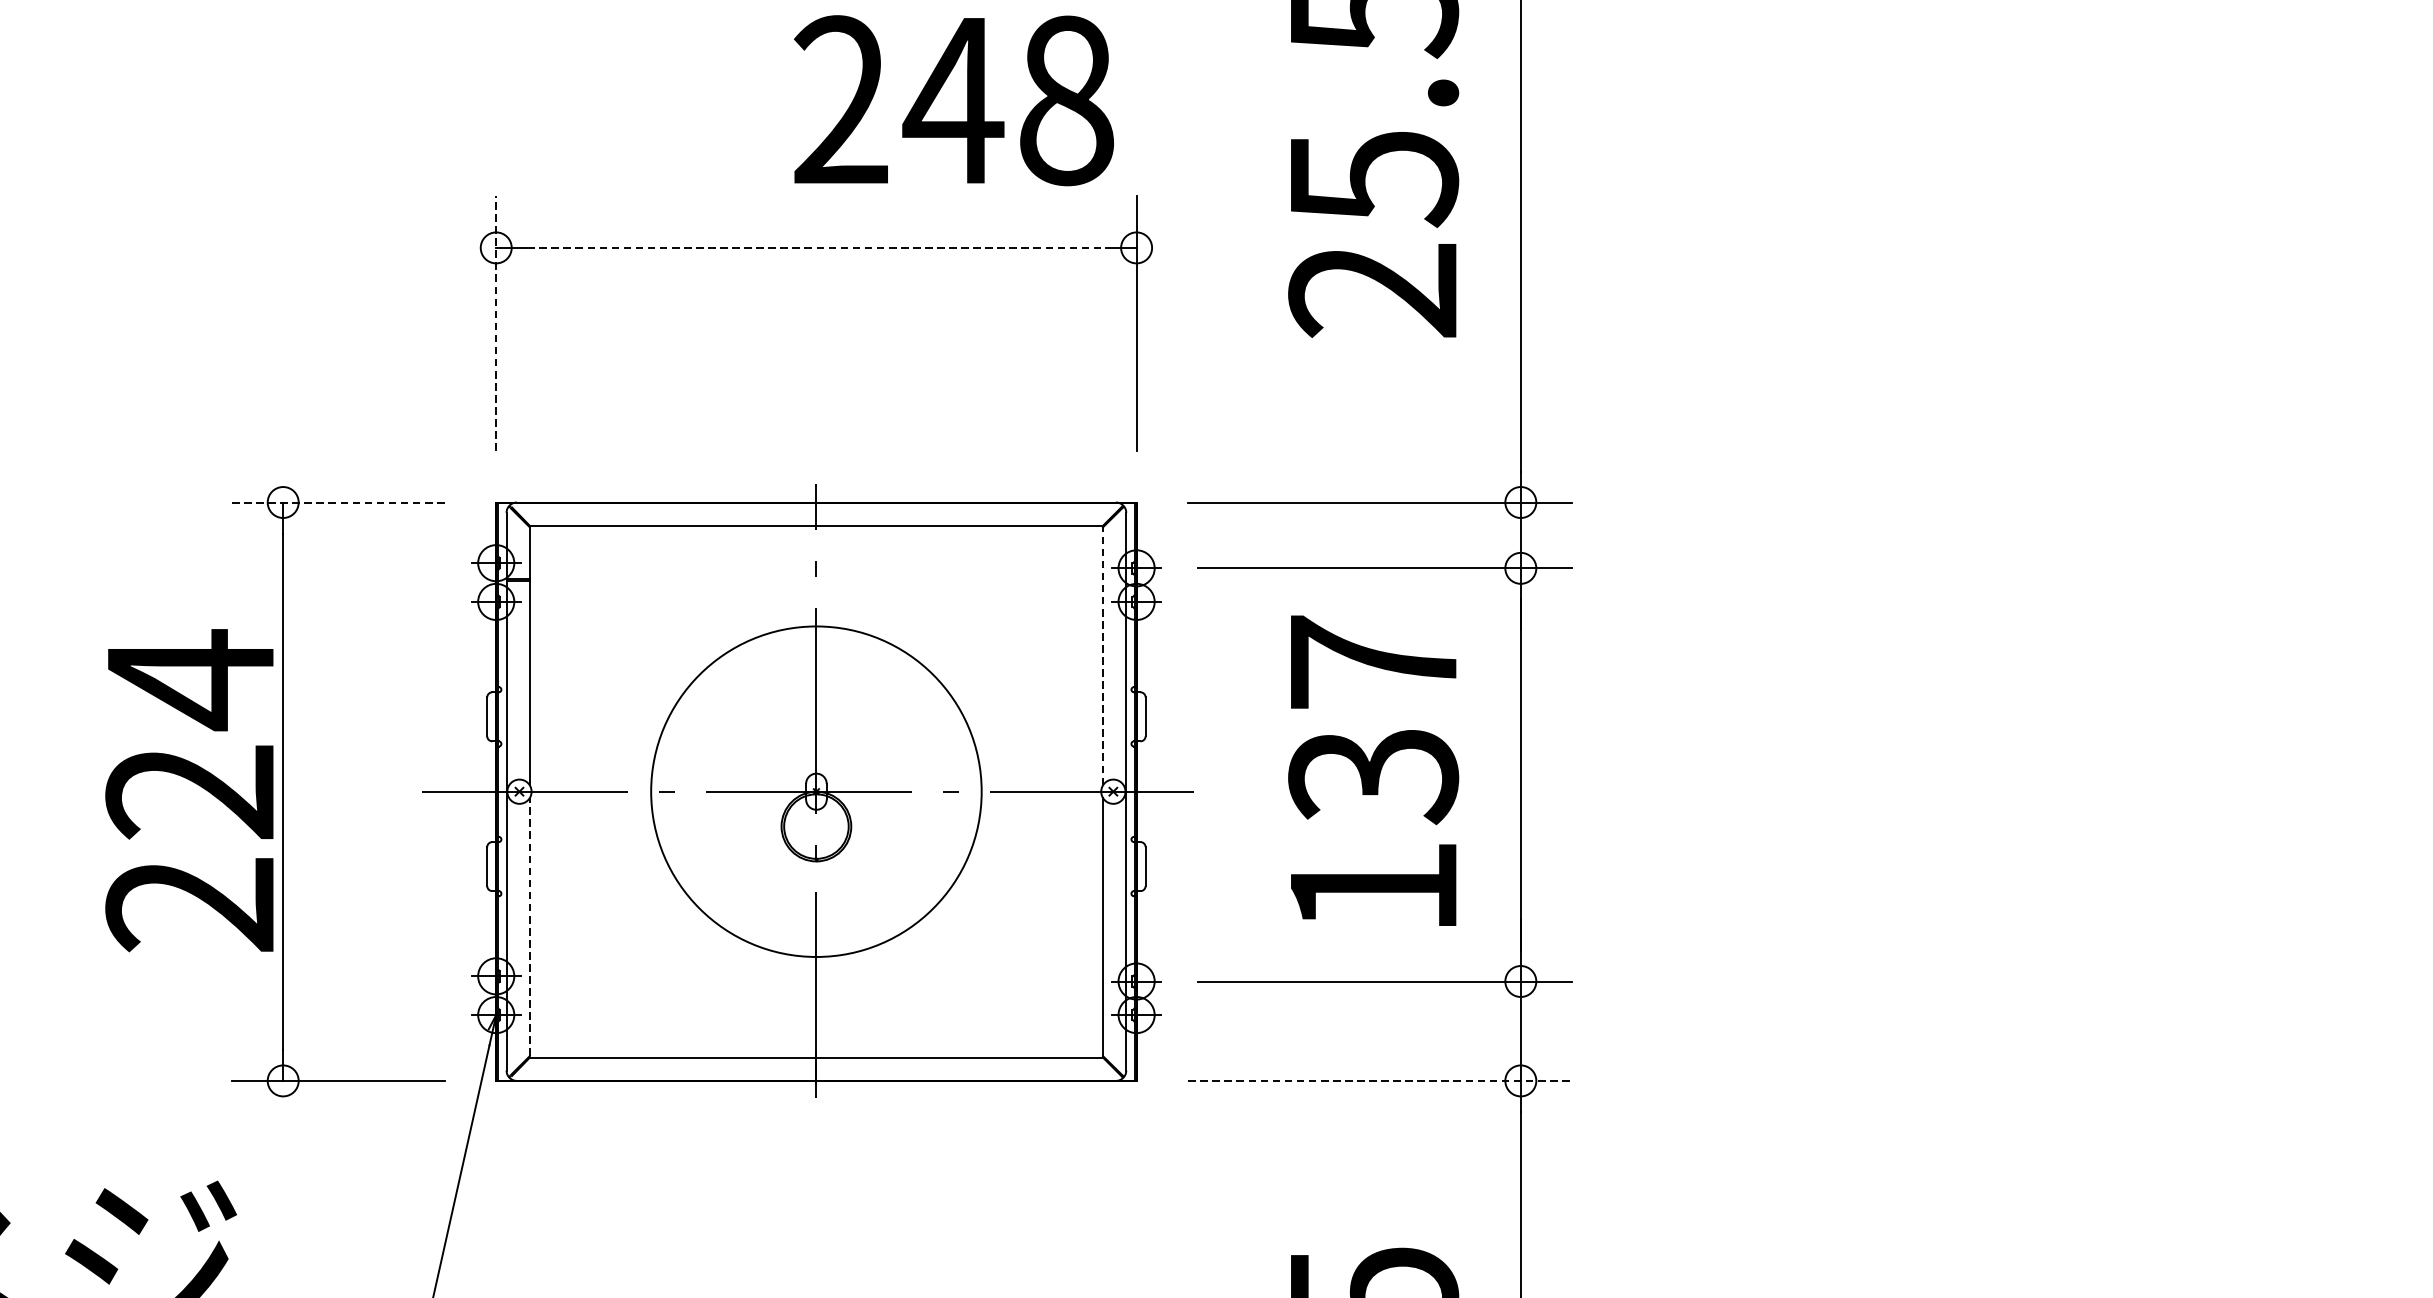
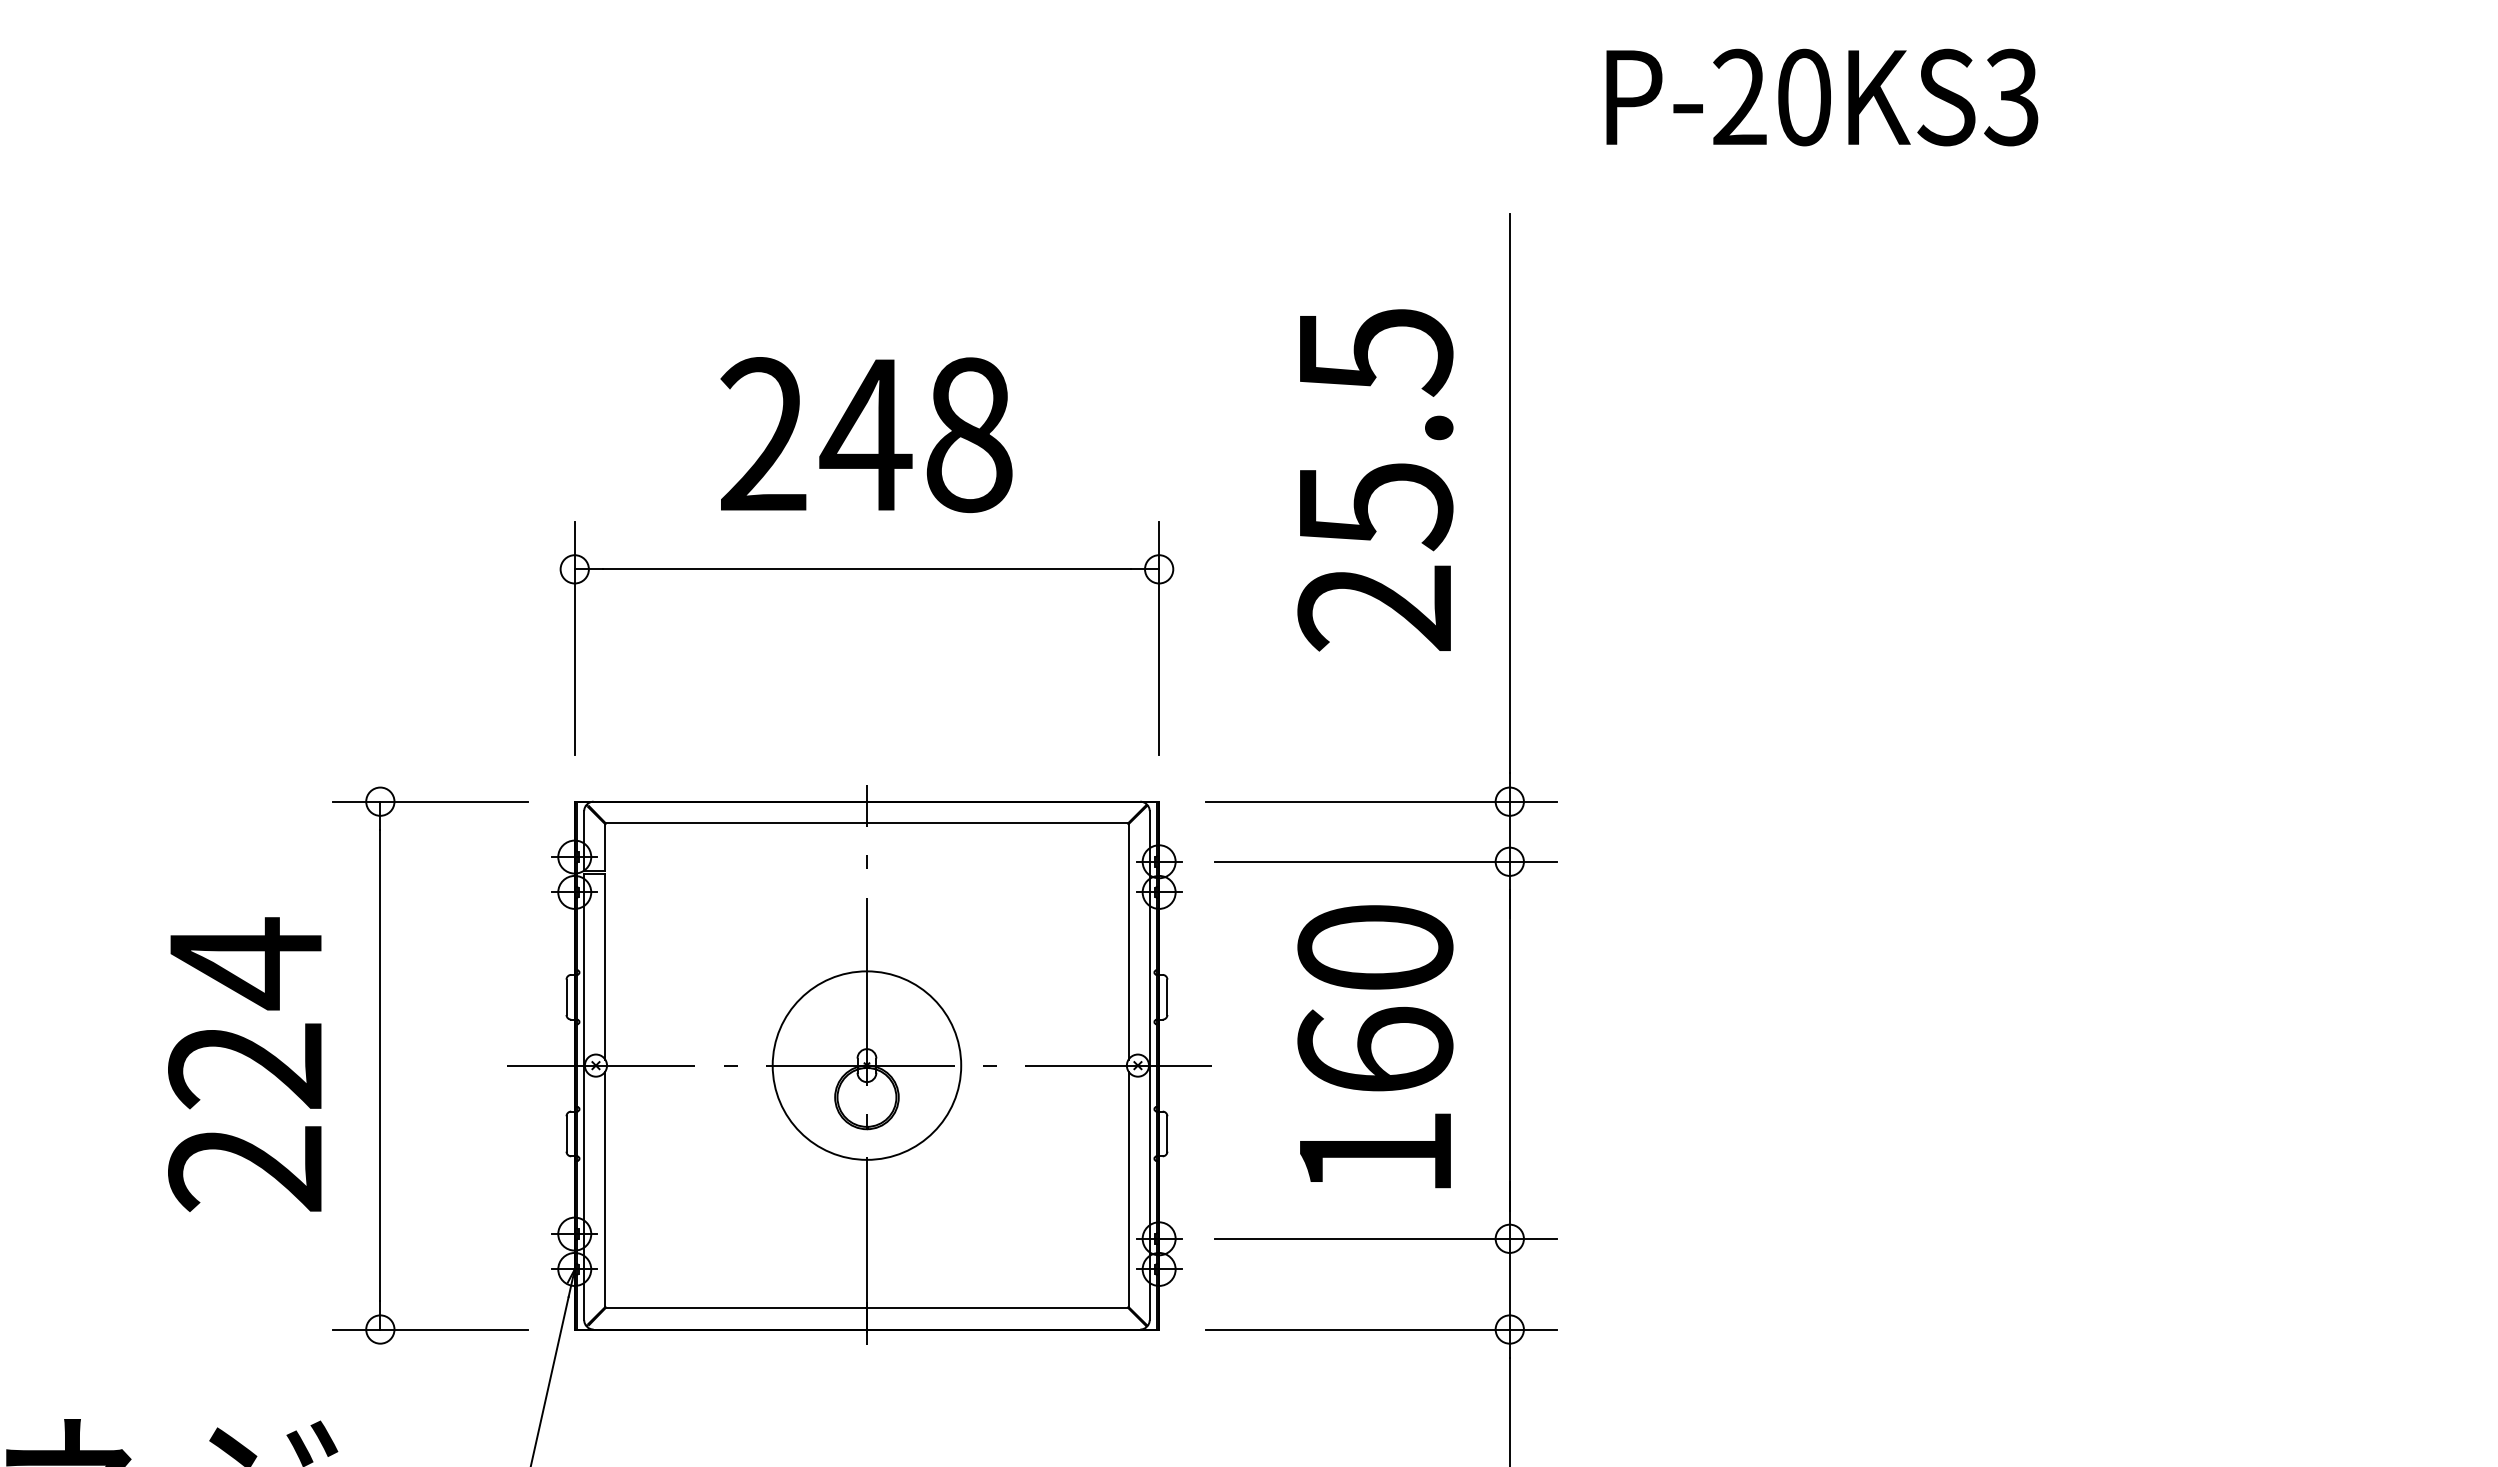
text: (953, 100) -> (866, 434), moved
line: (815, 248) -> (866, 569), dashed -> solid
line: (495, 322) -> (574, 637), dashed -> solid
line: (337, 502) -> (429, 801), dashed -> solid
line: (1103, 656) -> (1128, 942), dashed -> solid
text: (1373, 720) -> (1375, 1000), 137 -> 160
text: (189, 790) -> (244, 1064), moved
circle: (815, 791) -> (866, 1065), size x0.62
line: (529, 927) -> (605, 1189), dashed -> solid
line: (1381, 1080) -> (1382, 1329), dashed -> solid

